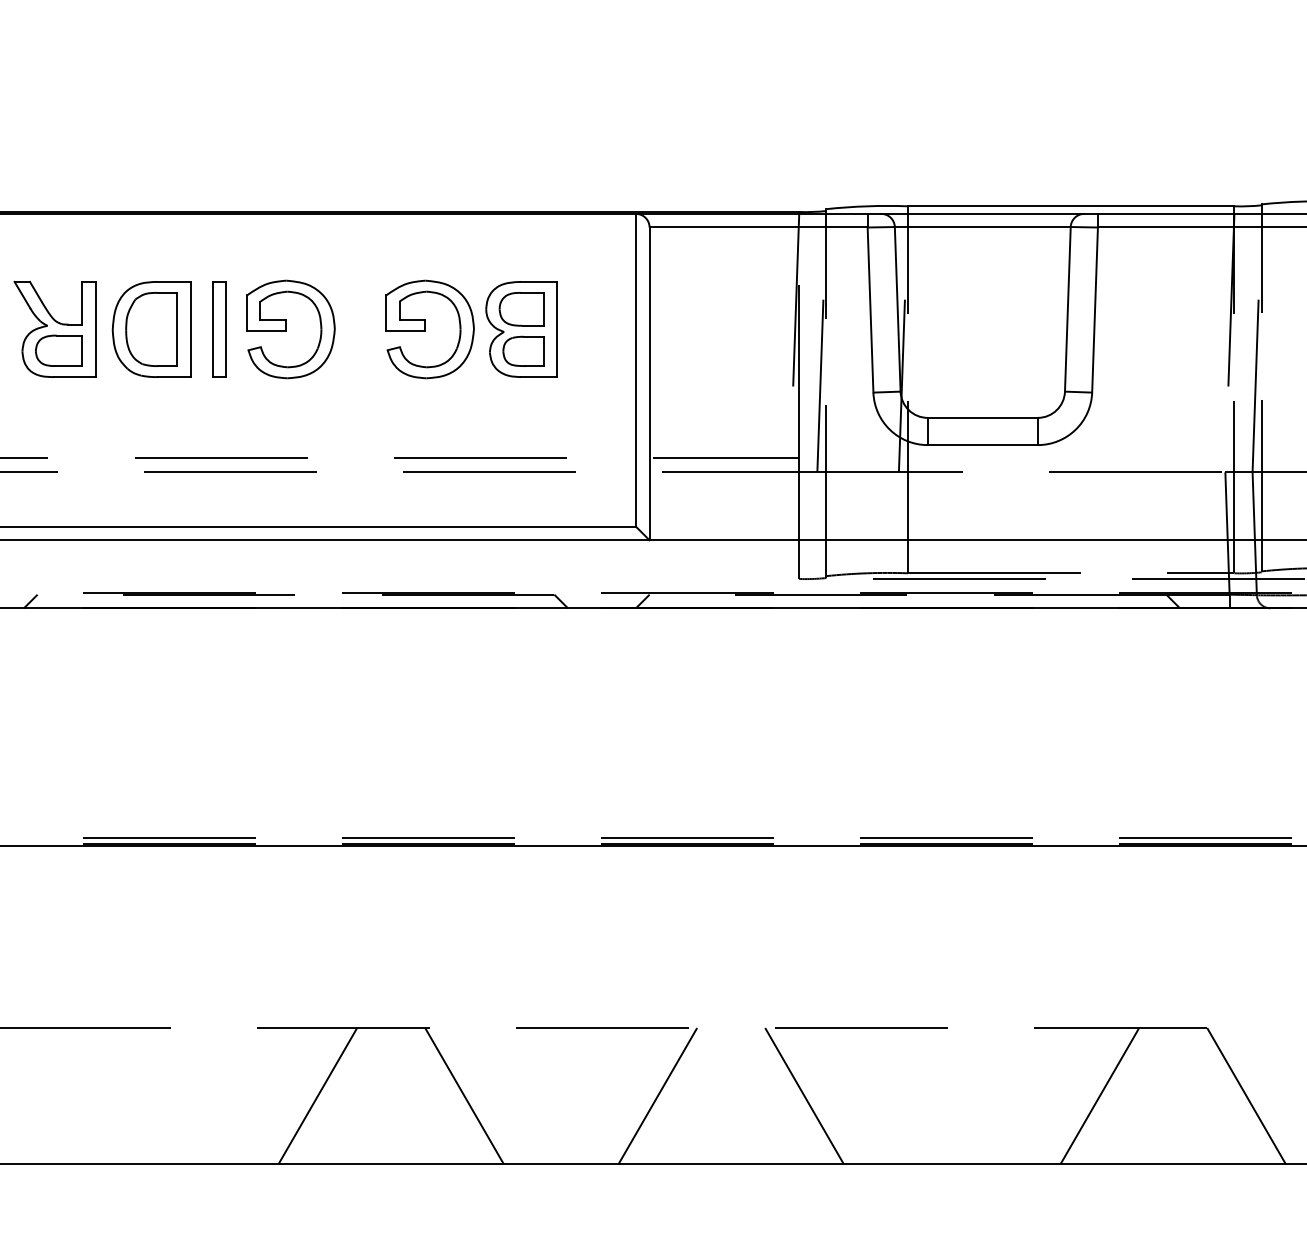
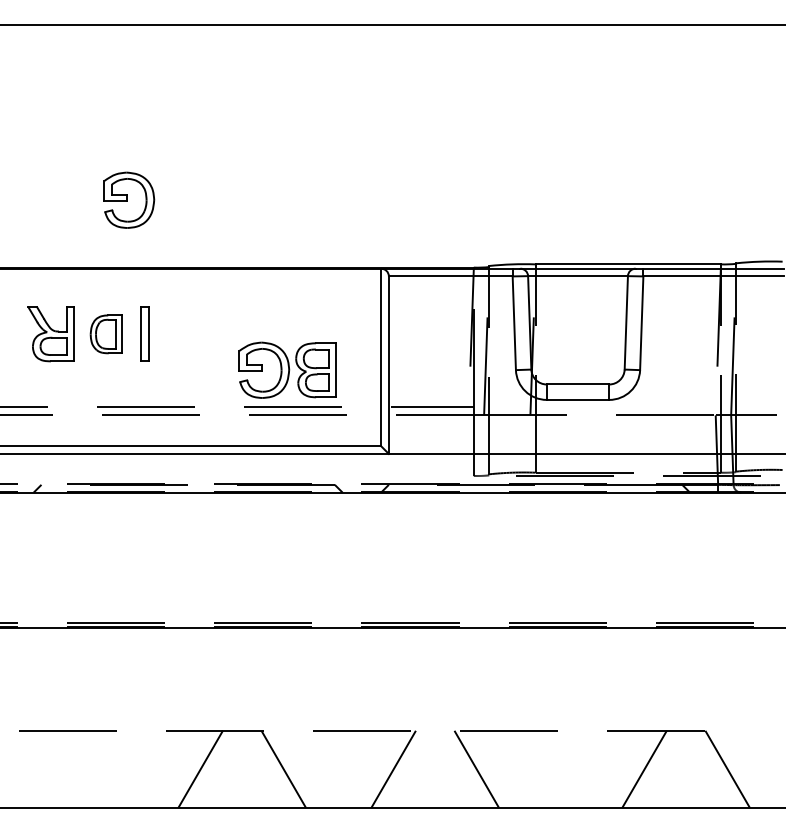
part: (291, 328) -> (129, 199), moved
part: (470, 328) -> (287, 369), moved
part: (150, 329) -> (105, 334), size x0.7

